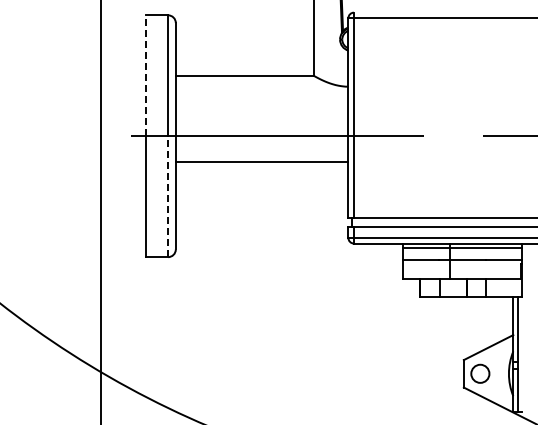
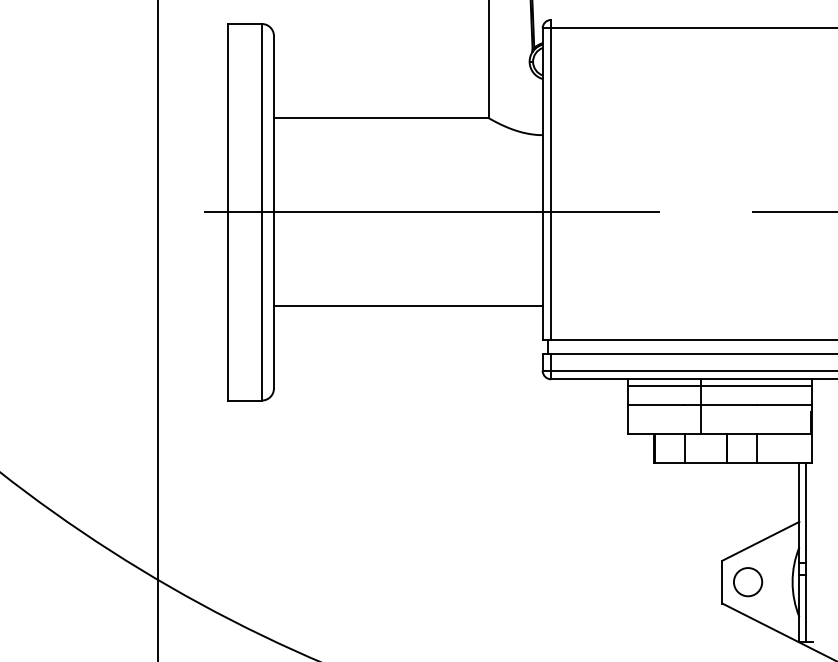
line: (146, 75) -> (228, 117), dashed -> solid
line: (261, 161) -> (407, 306), moved
line: (168, 196) -> (262, 306), dashed -> solid

